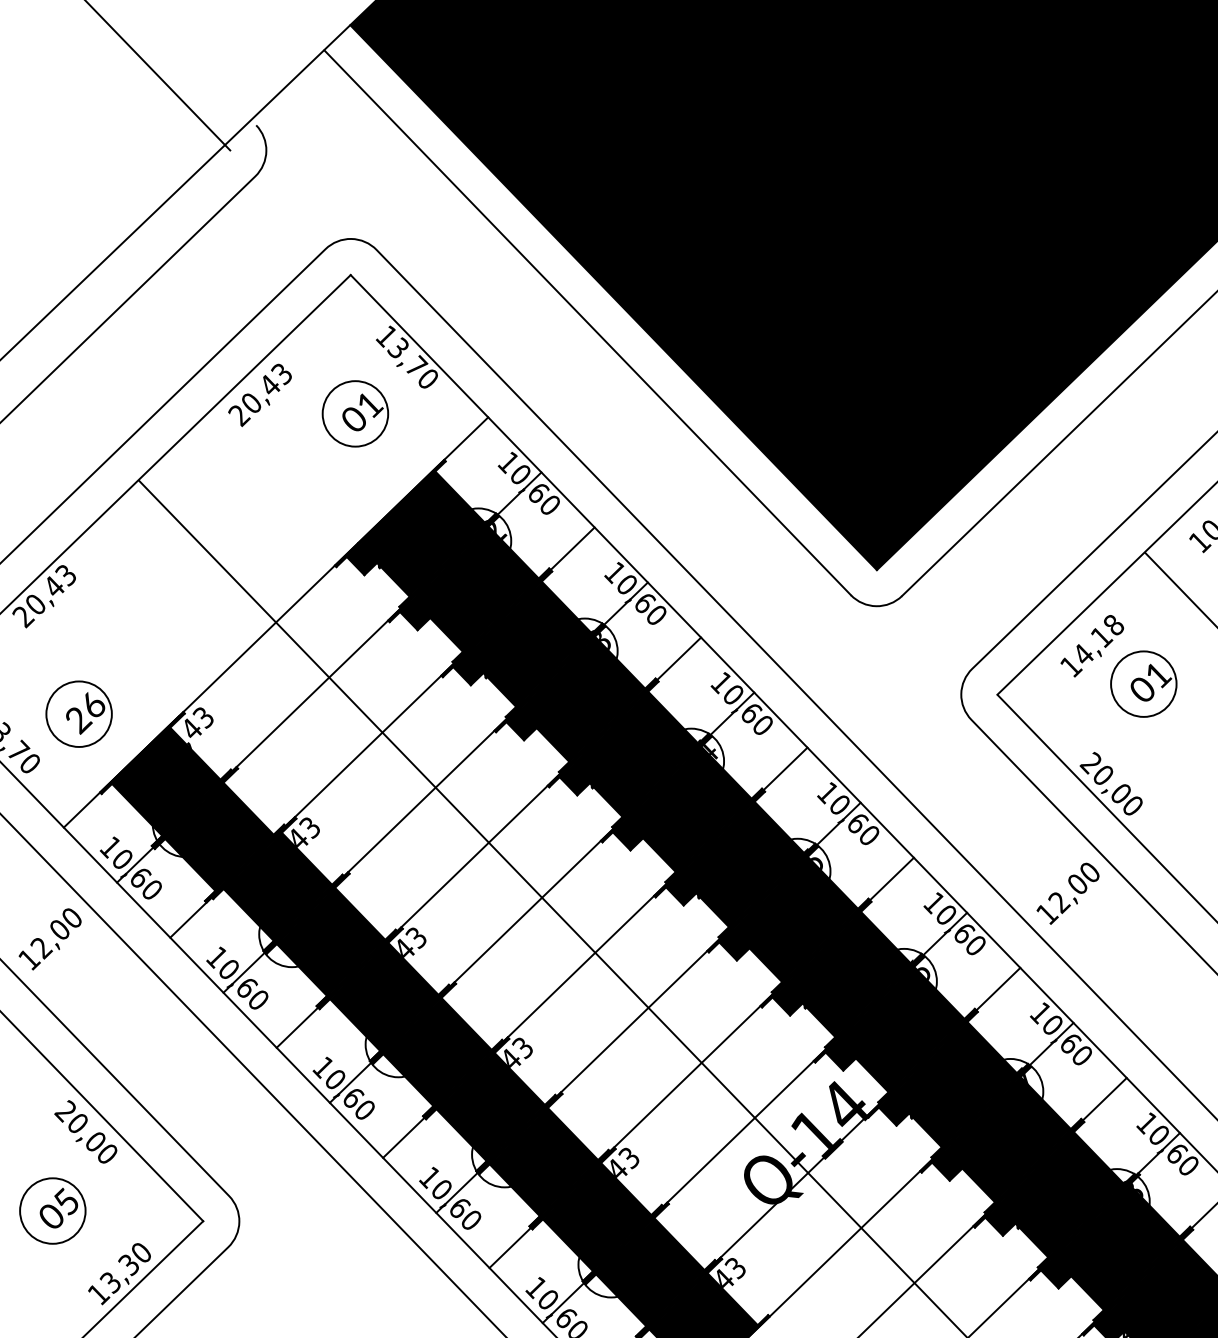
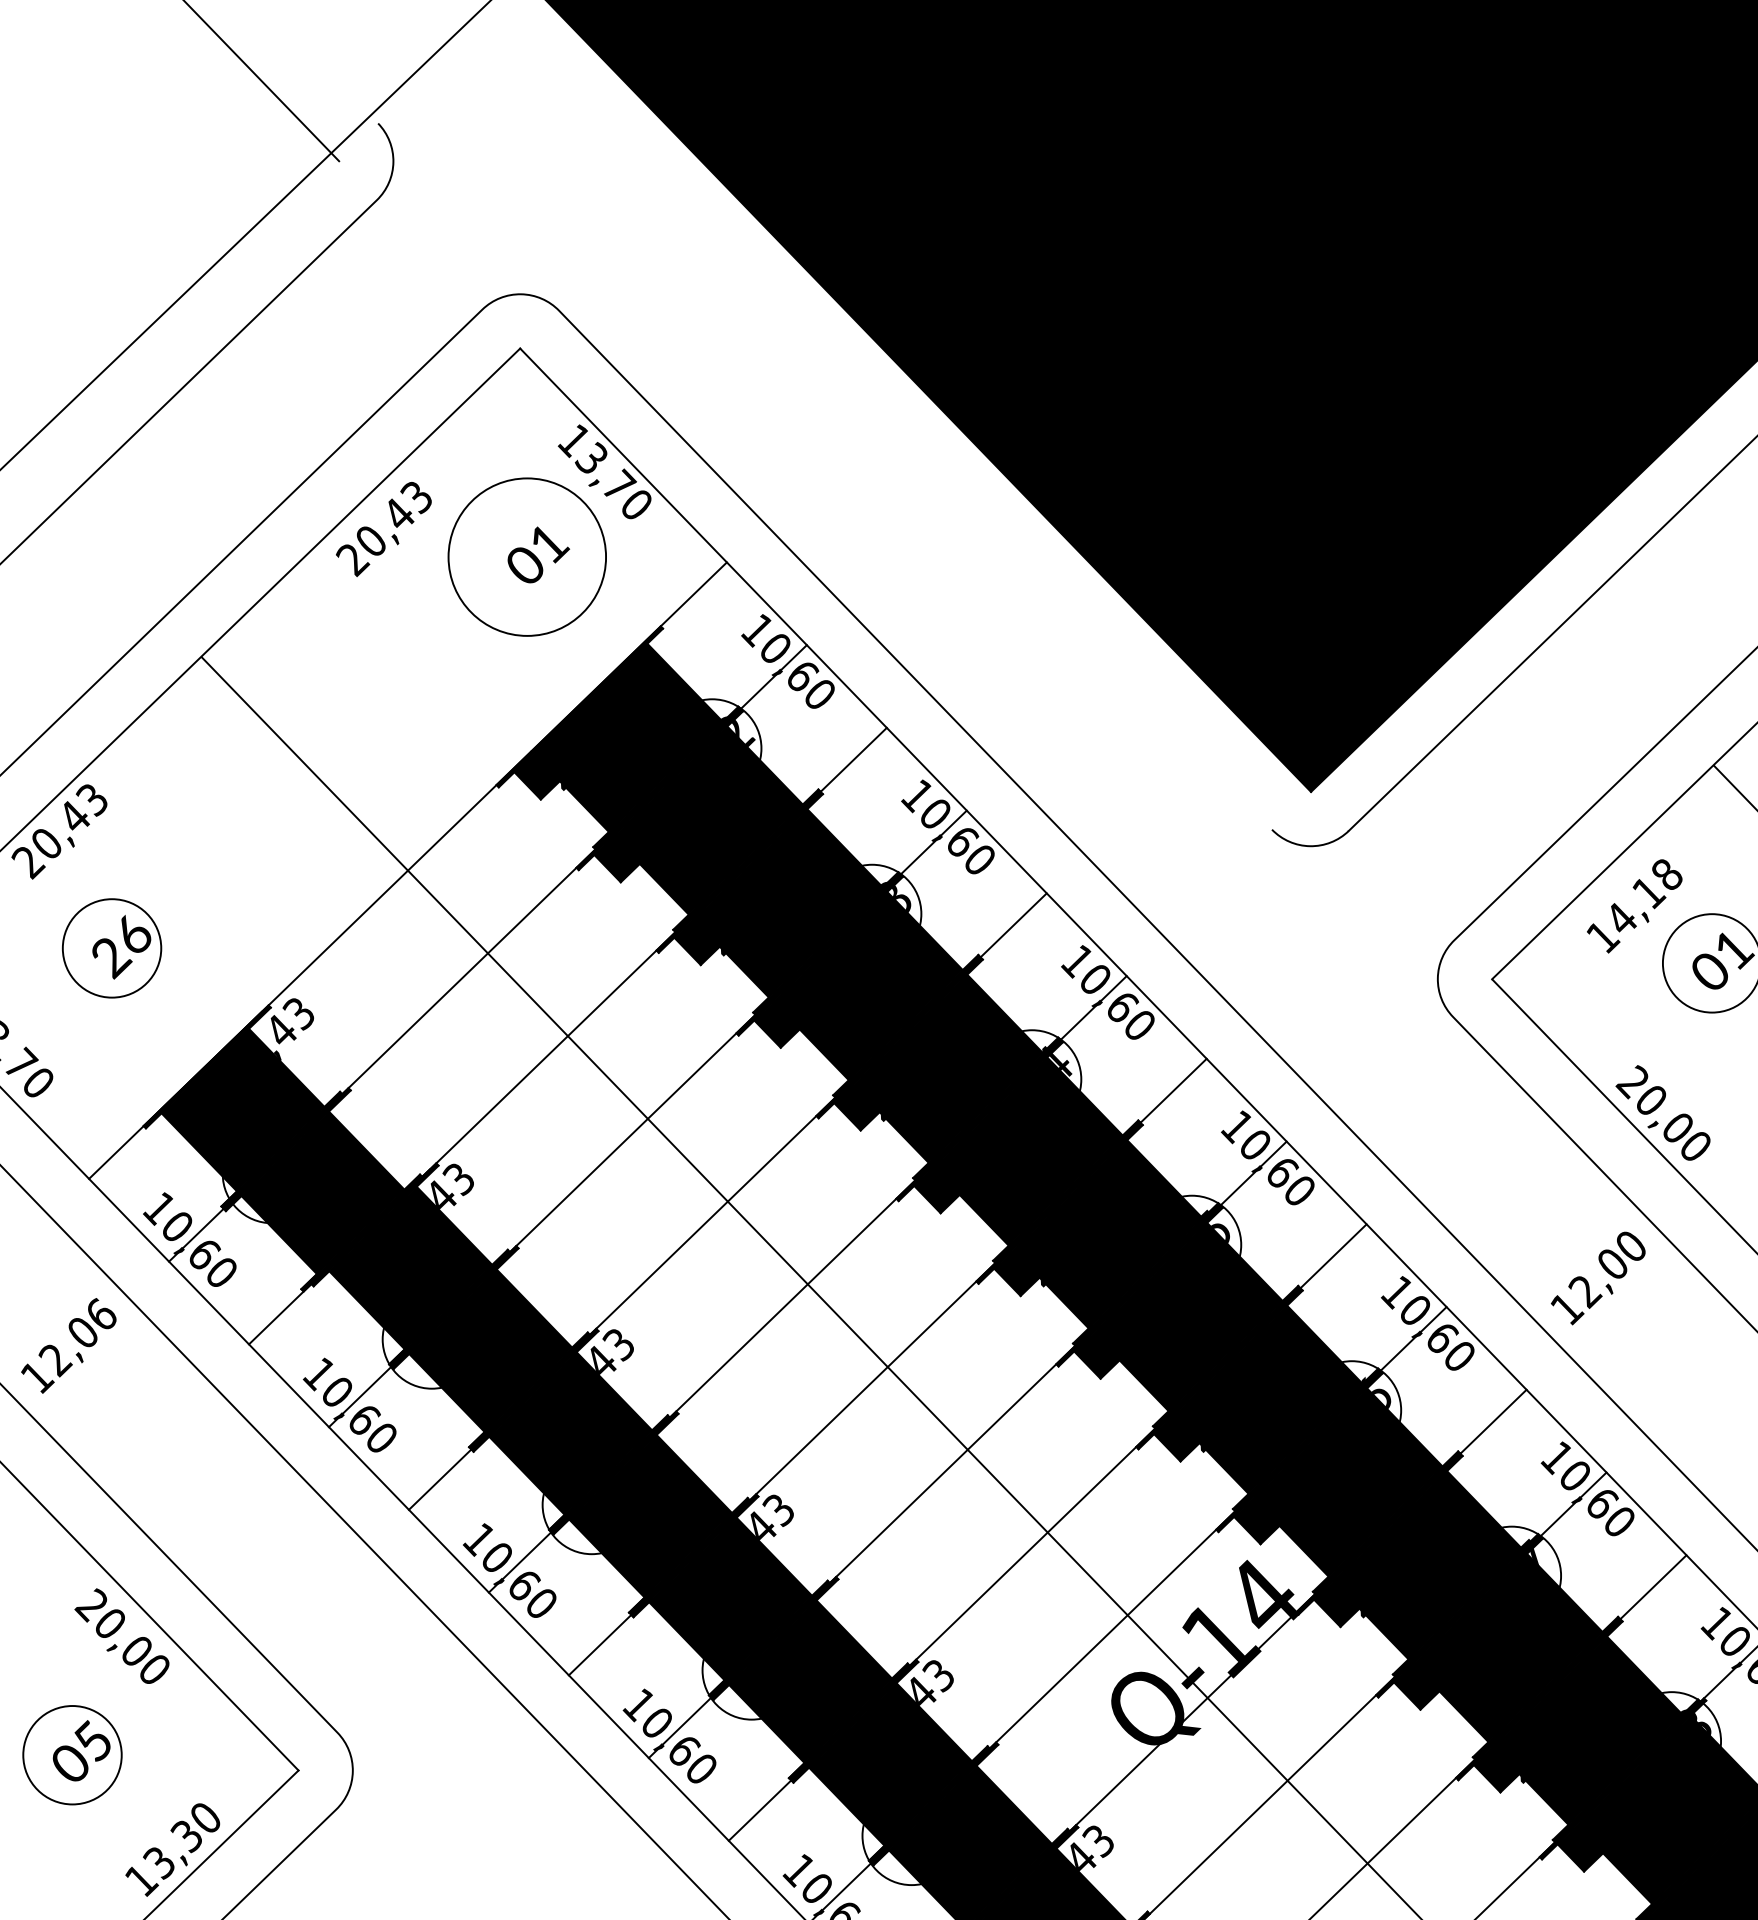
line: (587, 322) -> (876, 419), removed
circle: (355, 413) -> (527, 556), size x1.6
part: (78, 713) -> (111, 947), moved
text: (72, 916) -> (102, 1312), 12,00 -> 12,06

